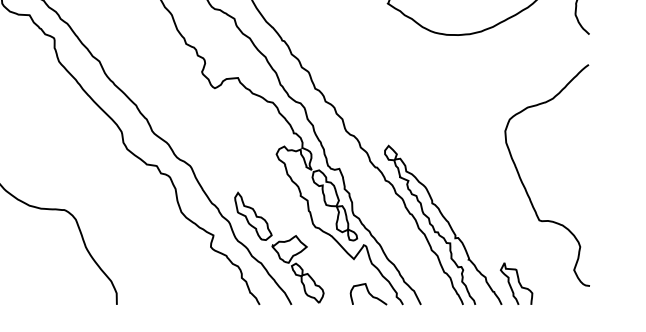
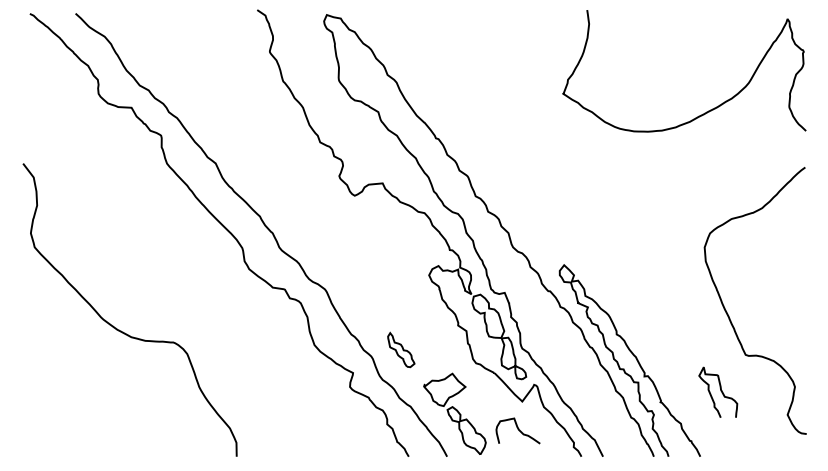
part: (253, 215) -> (401, 349), size x0.6
curve: (518, 283) -> (720, 391), moved
curve: (368, 293) -> (517, 429), moved

